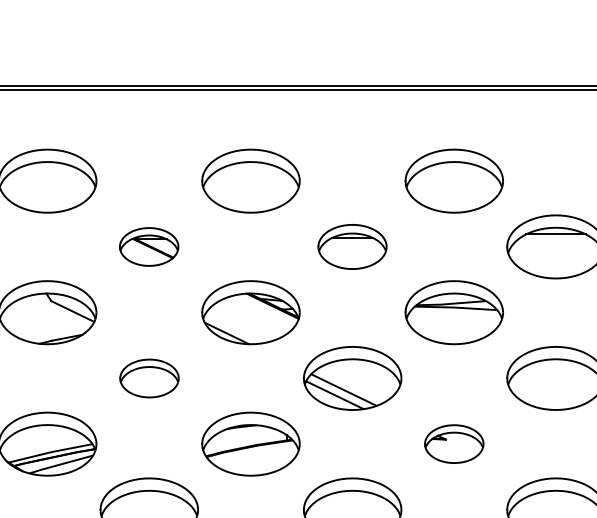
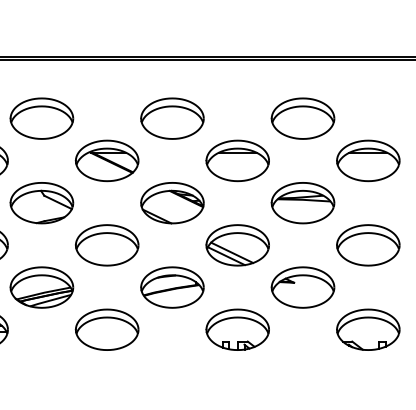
part: (148, 246) -> (106, 160), size x1.67
part: (352, 246) -> (237, 160), size x1.43
part: (149, 378) -> (107, 245), size x1.67
part: (453, 444) -> (302, 287), size x1.67

